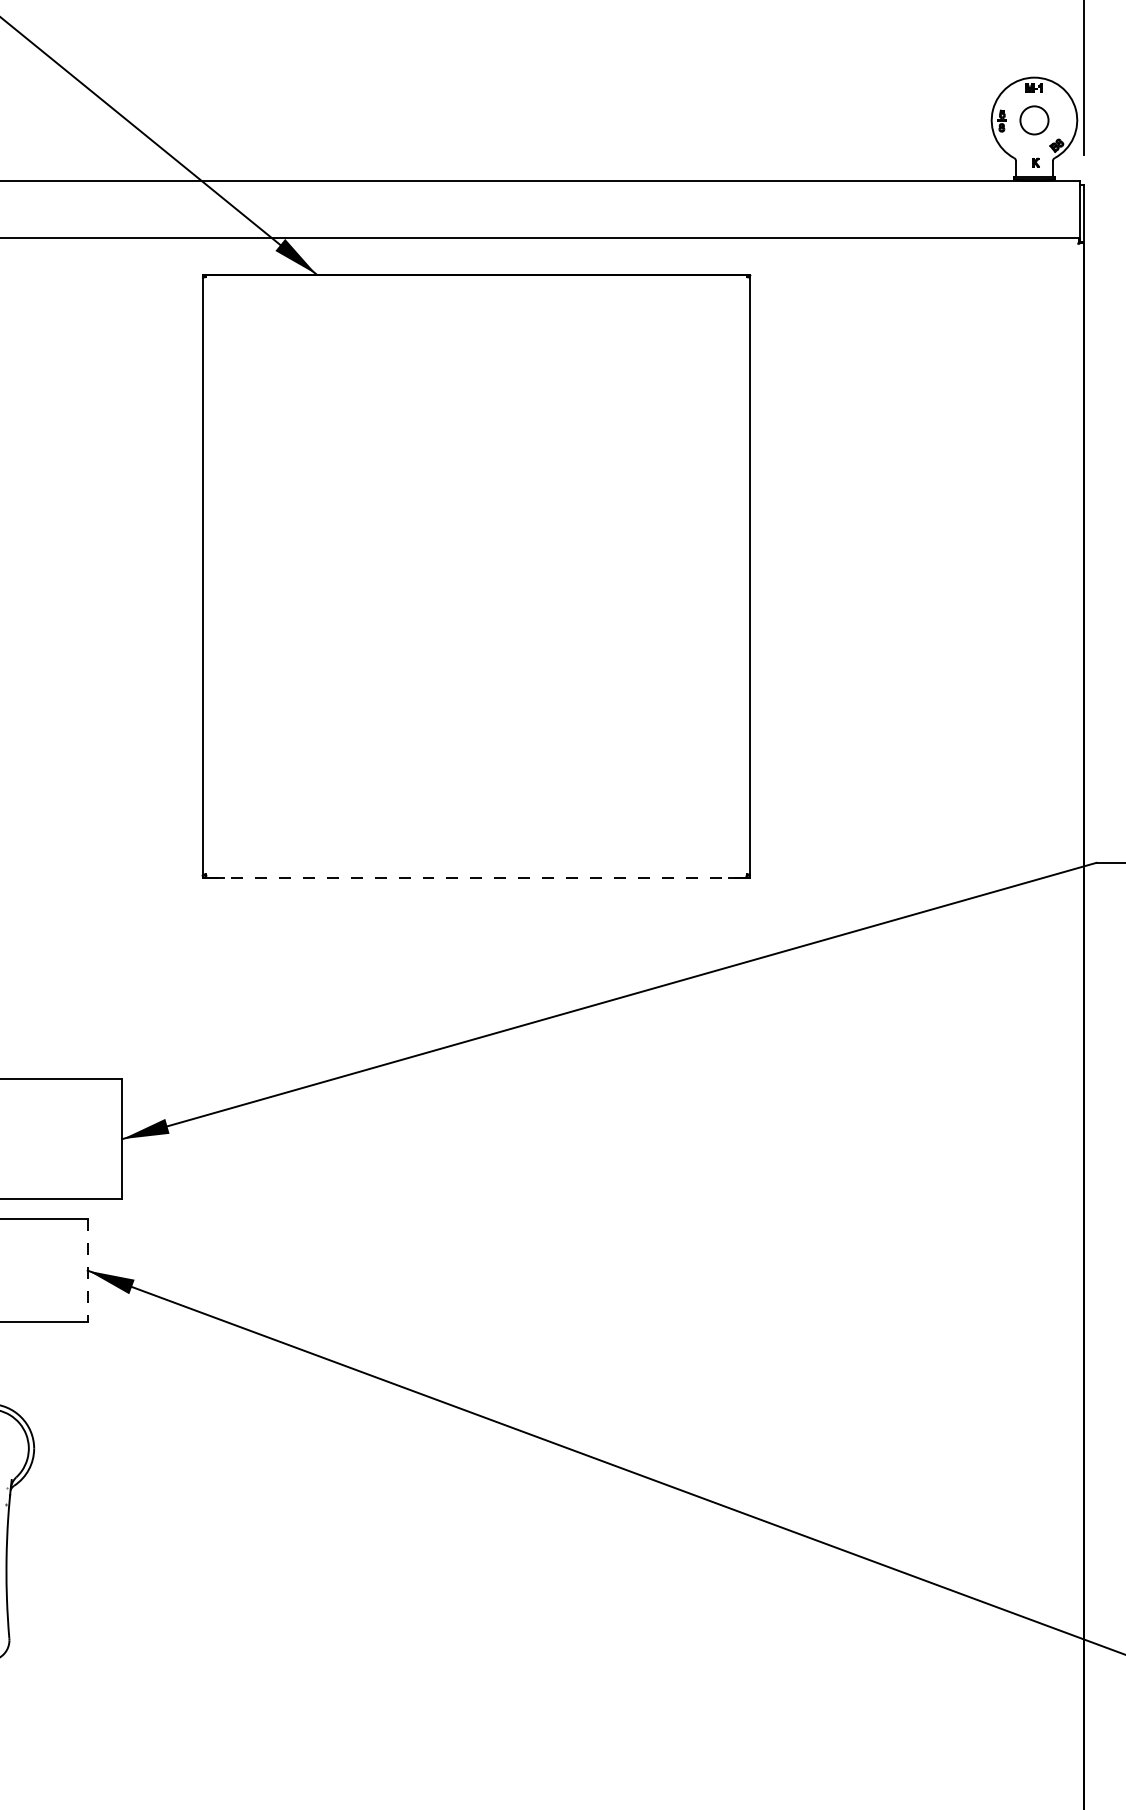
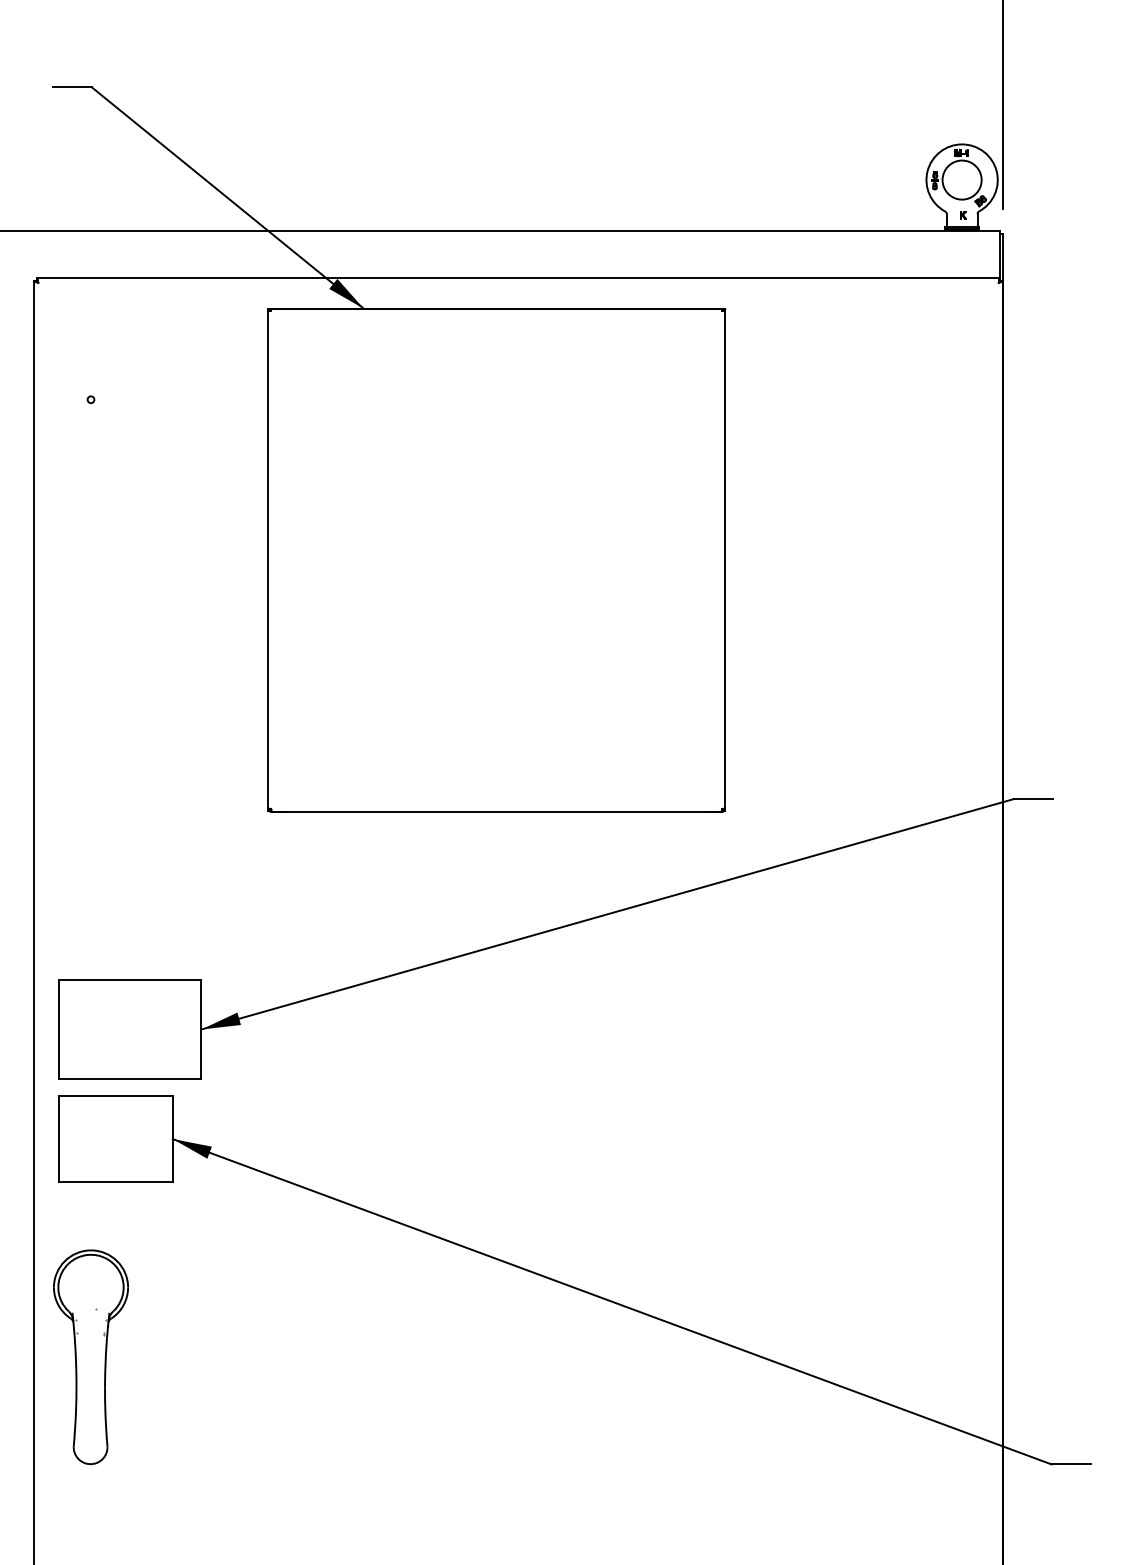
circle: (1033, 119) -> (961, 179), size x1.67
line: (476, 877) -> (496, 811), dashed -> solid
line: (87, 1271) -> (172, 1139), dashed -> solid

